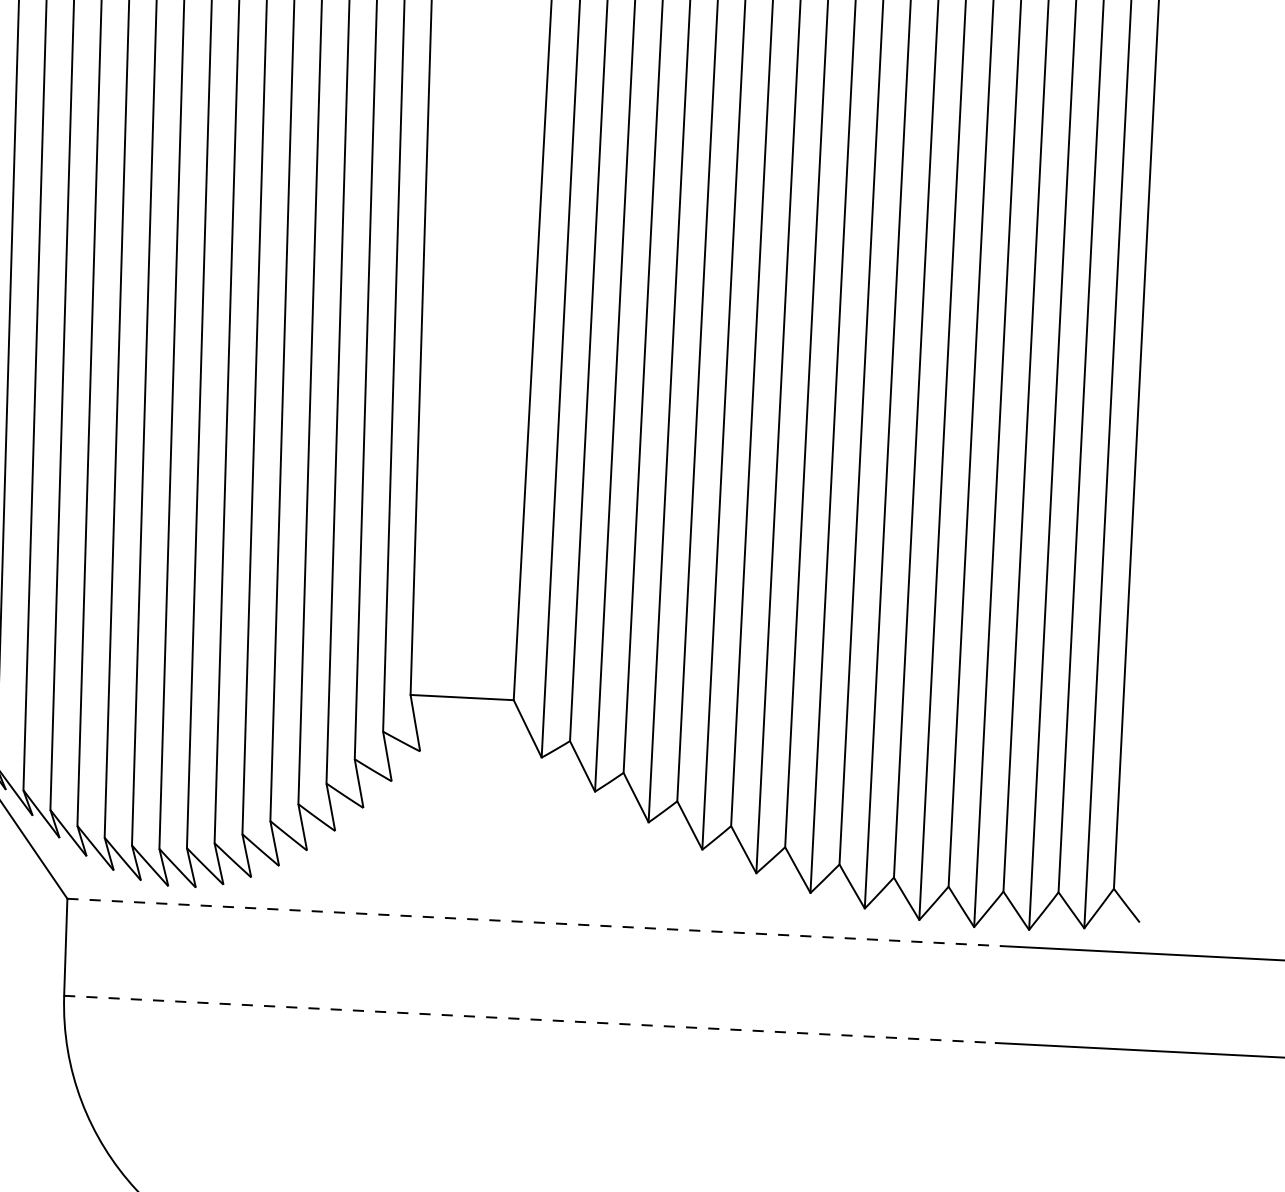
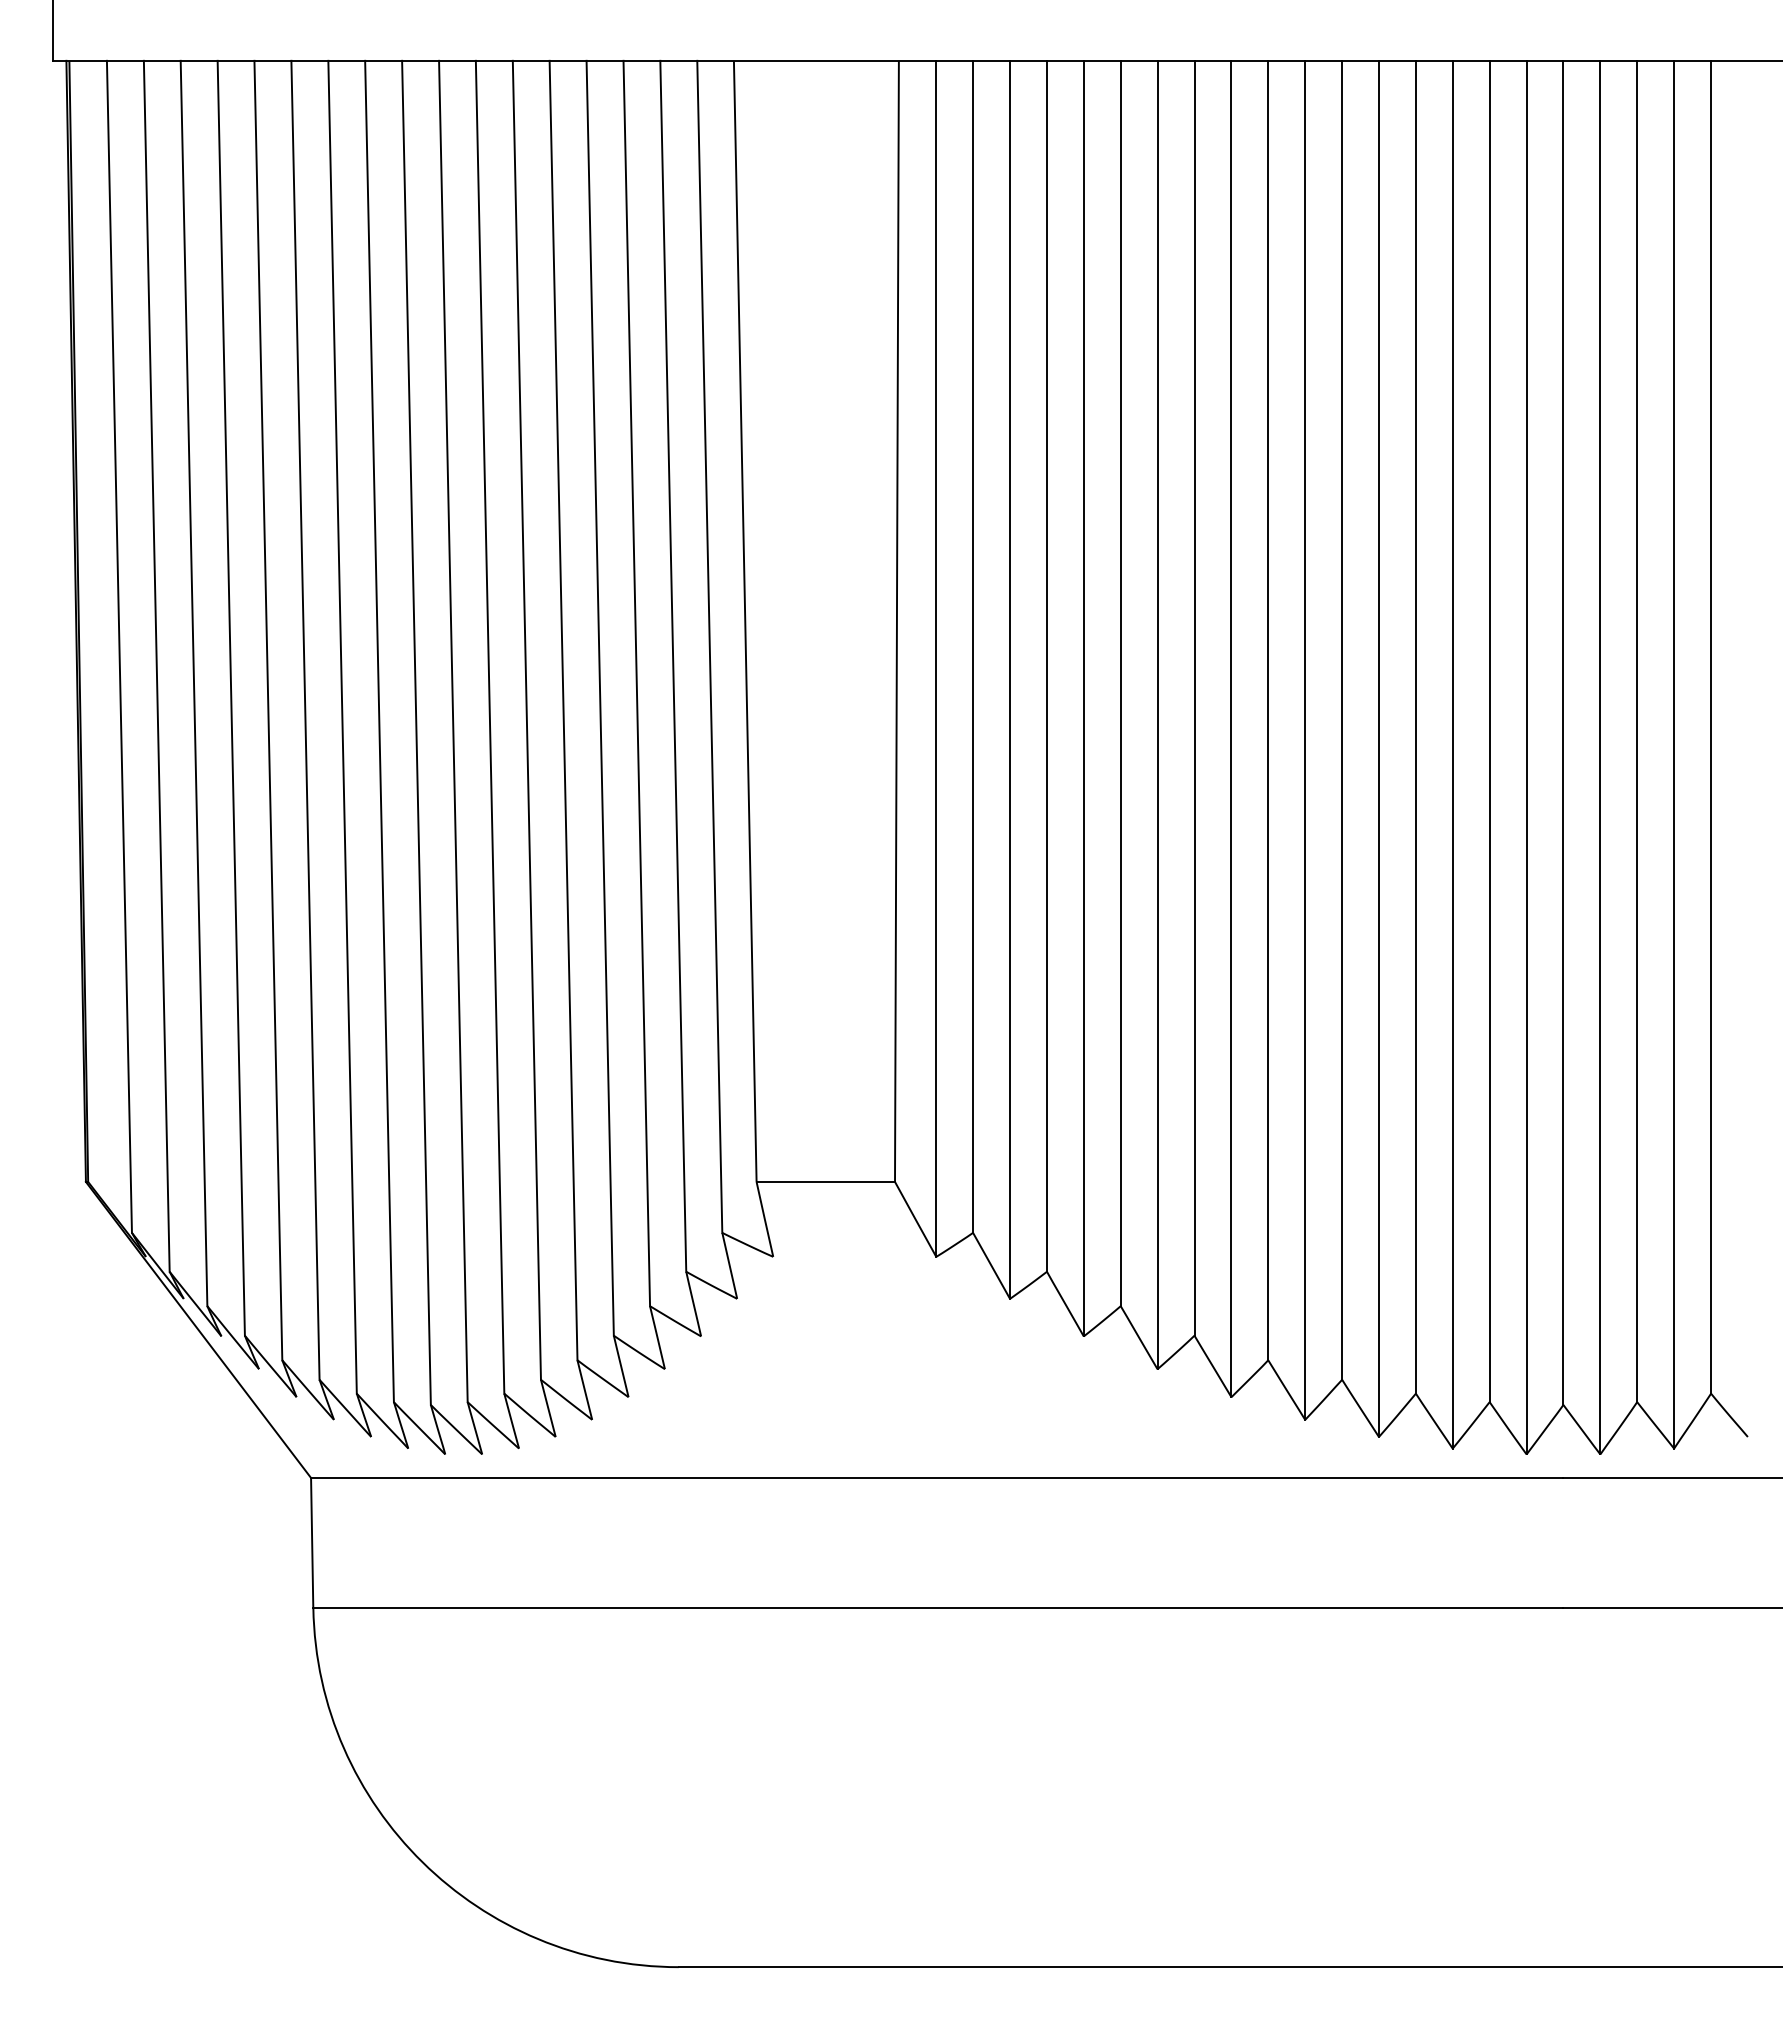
line: (534, 922) -> (937, 1477), dashed -> solid
line: (530, 1019) -> (938, 1608), dashed -> solid

